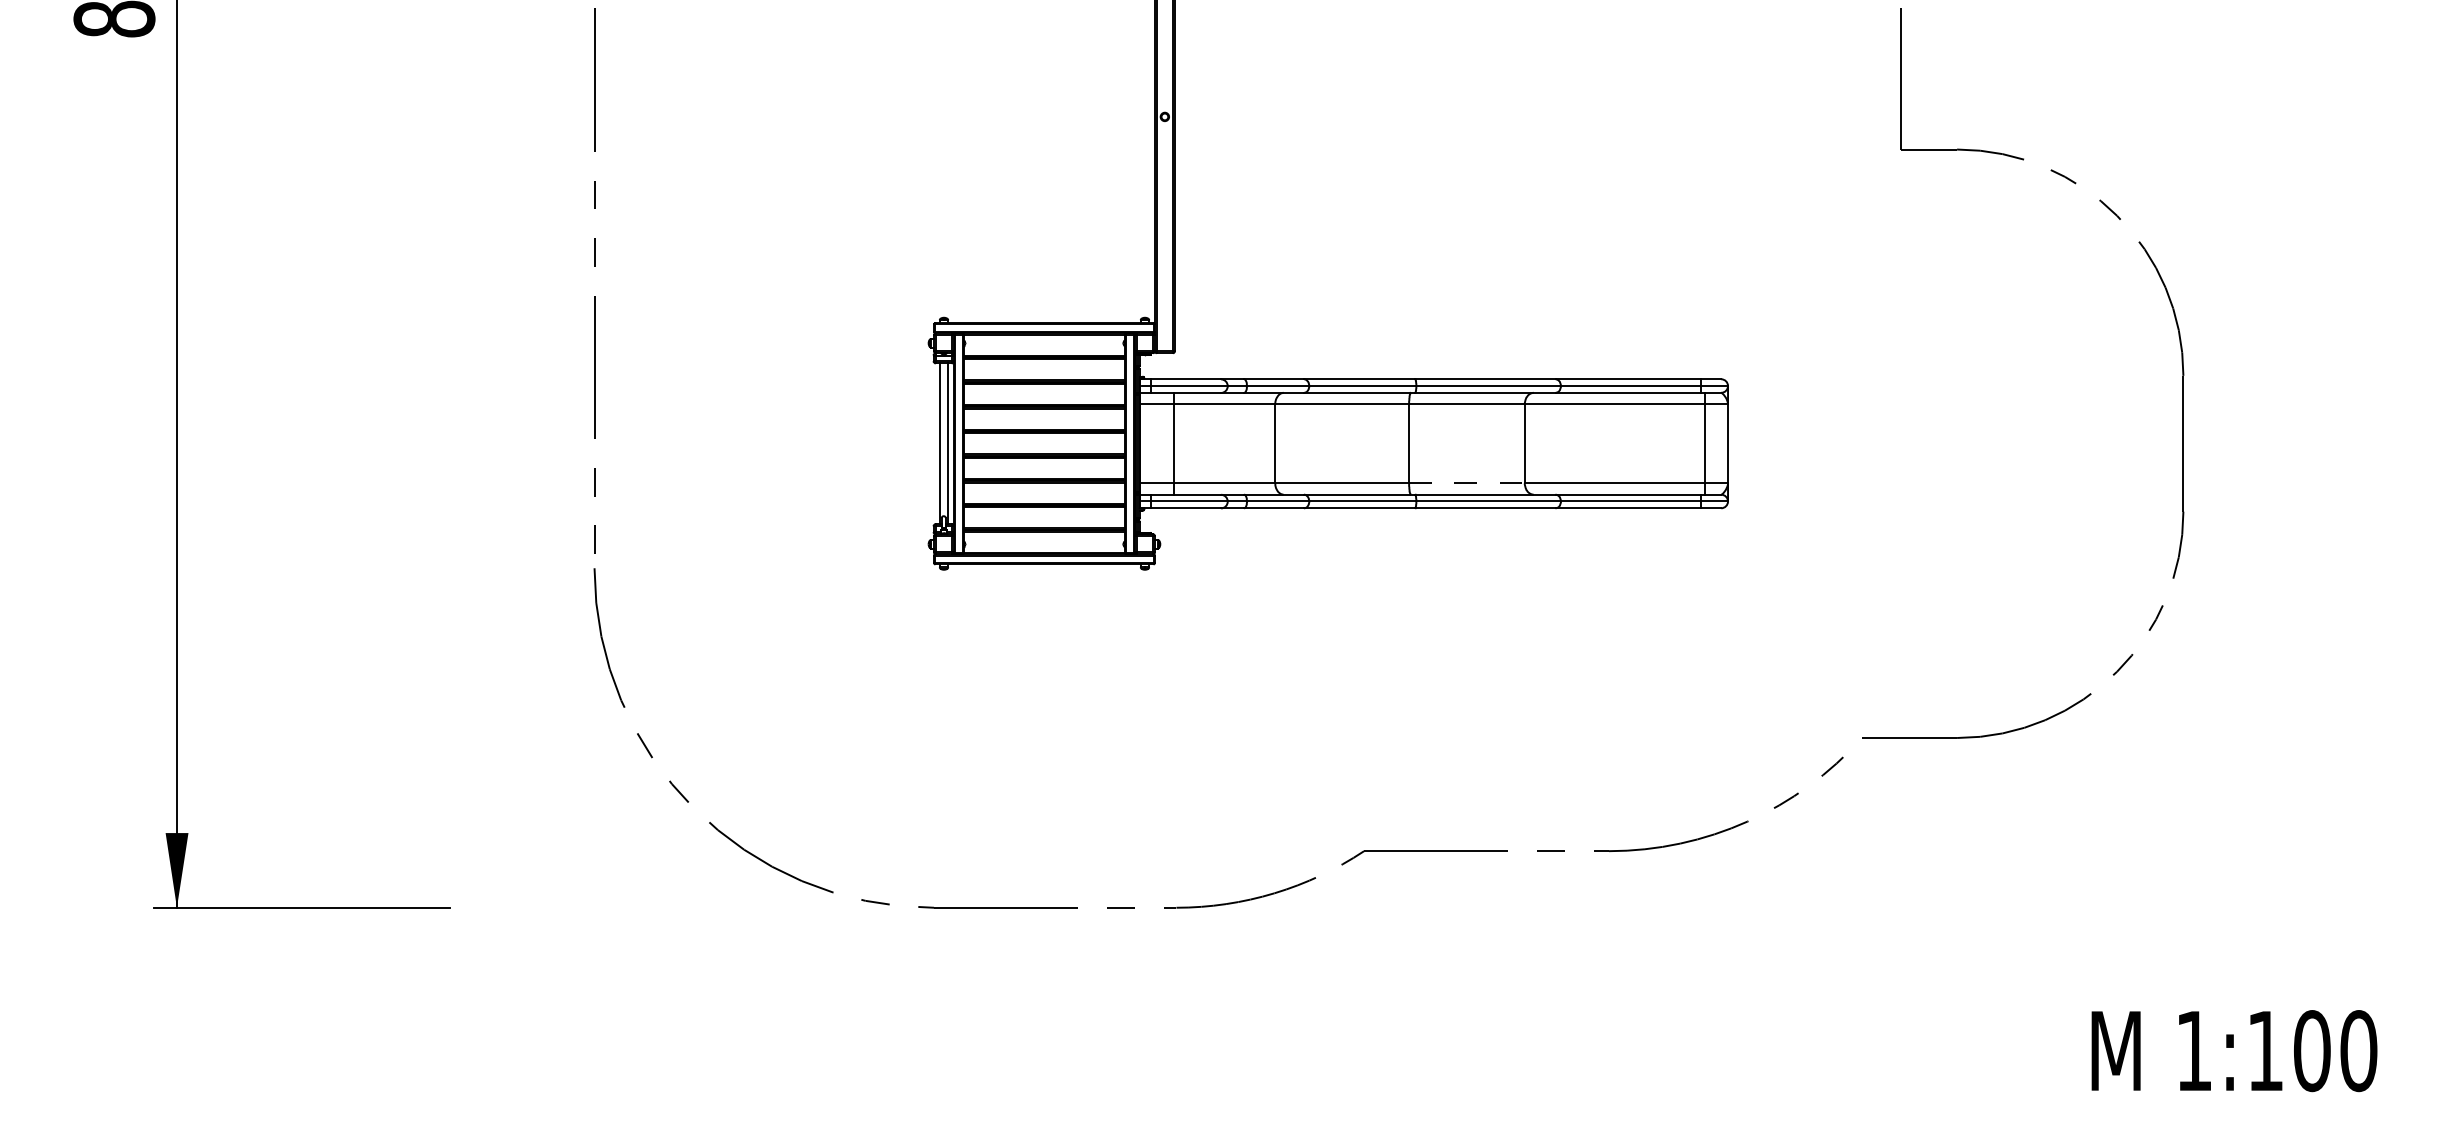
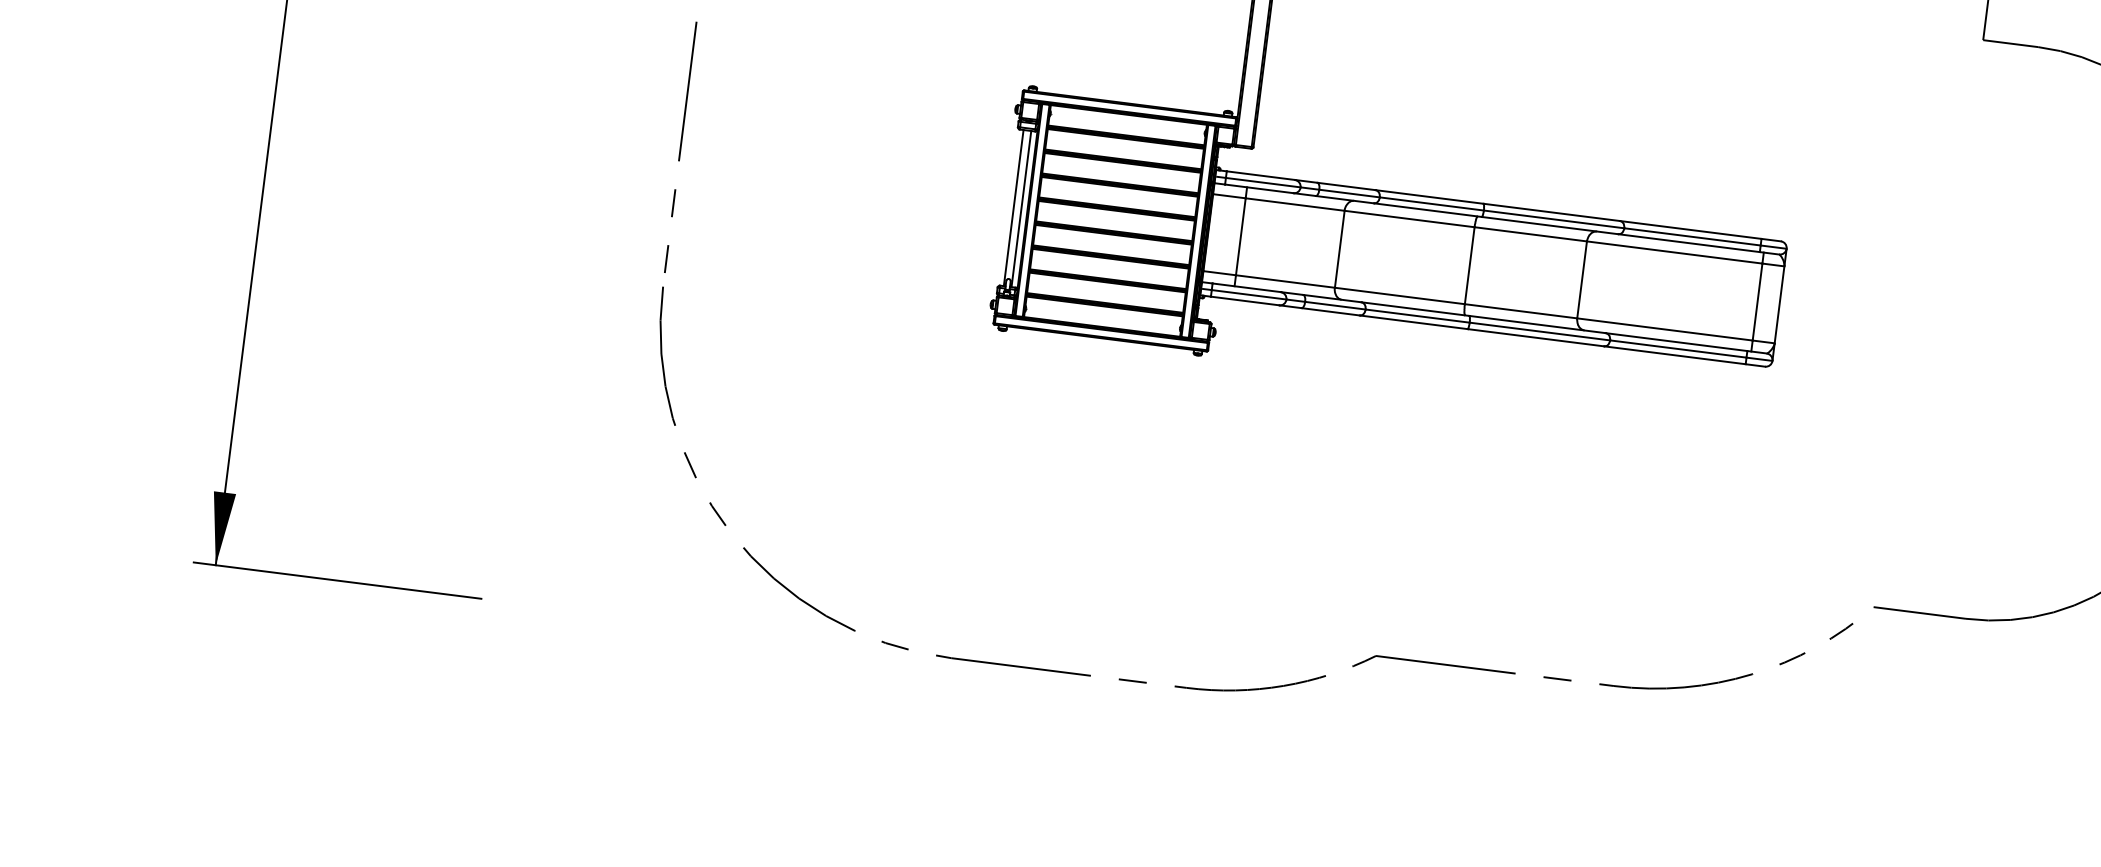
line: (1466, 483) -> (1520, 311), dashed -> solid

